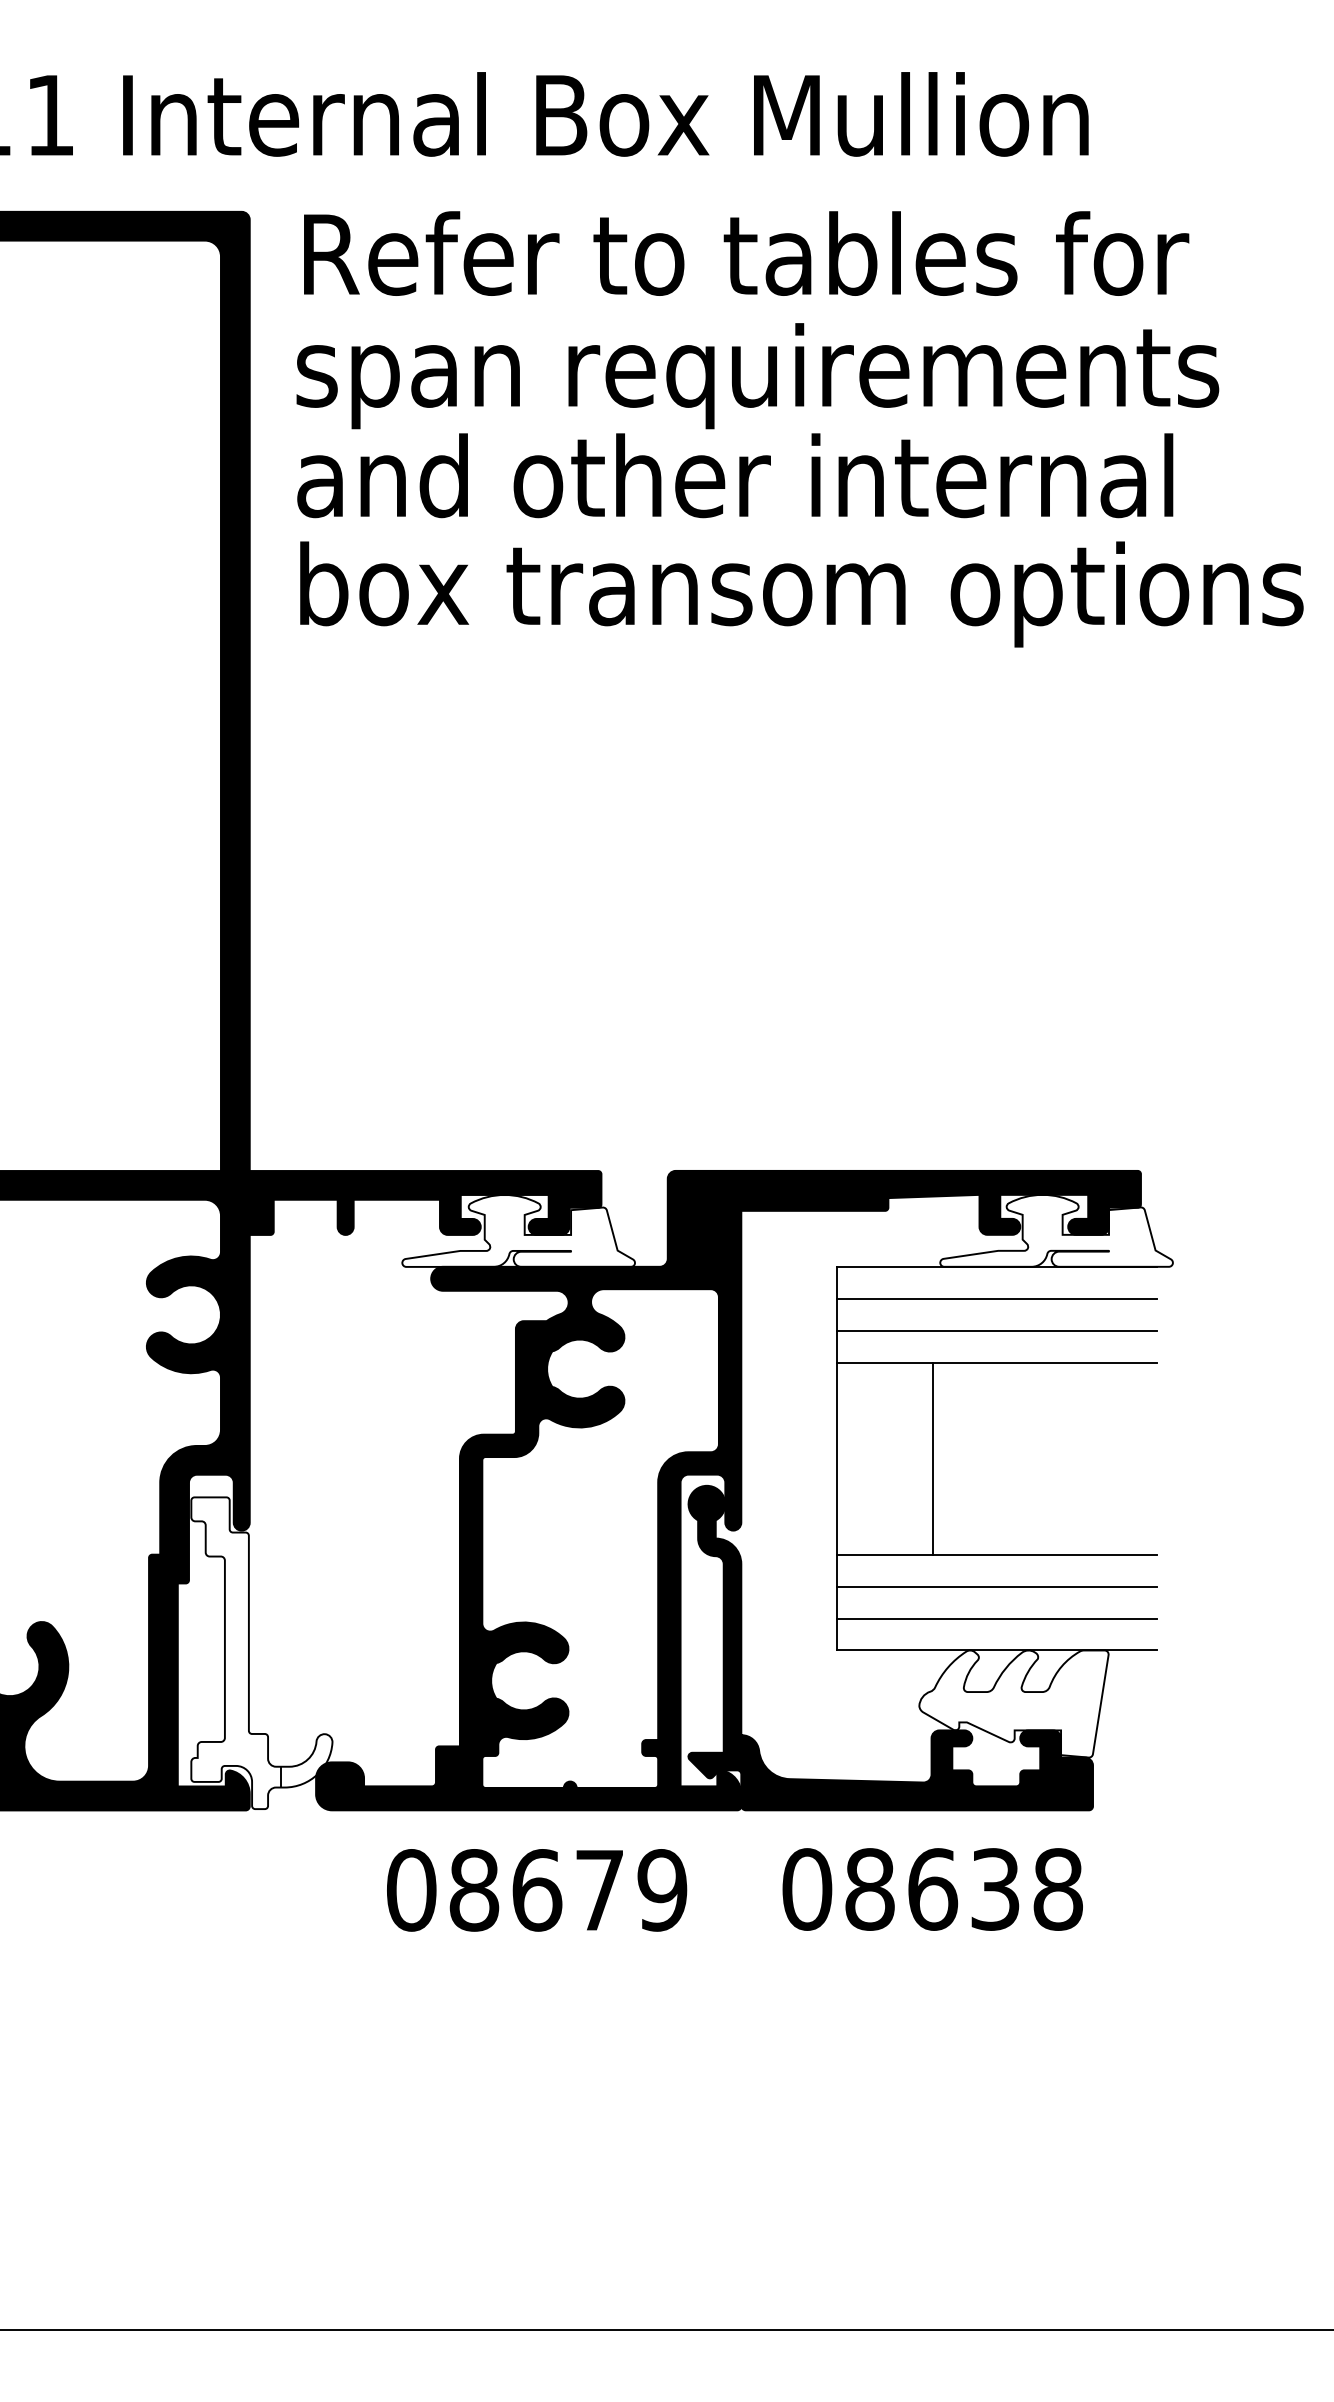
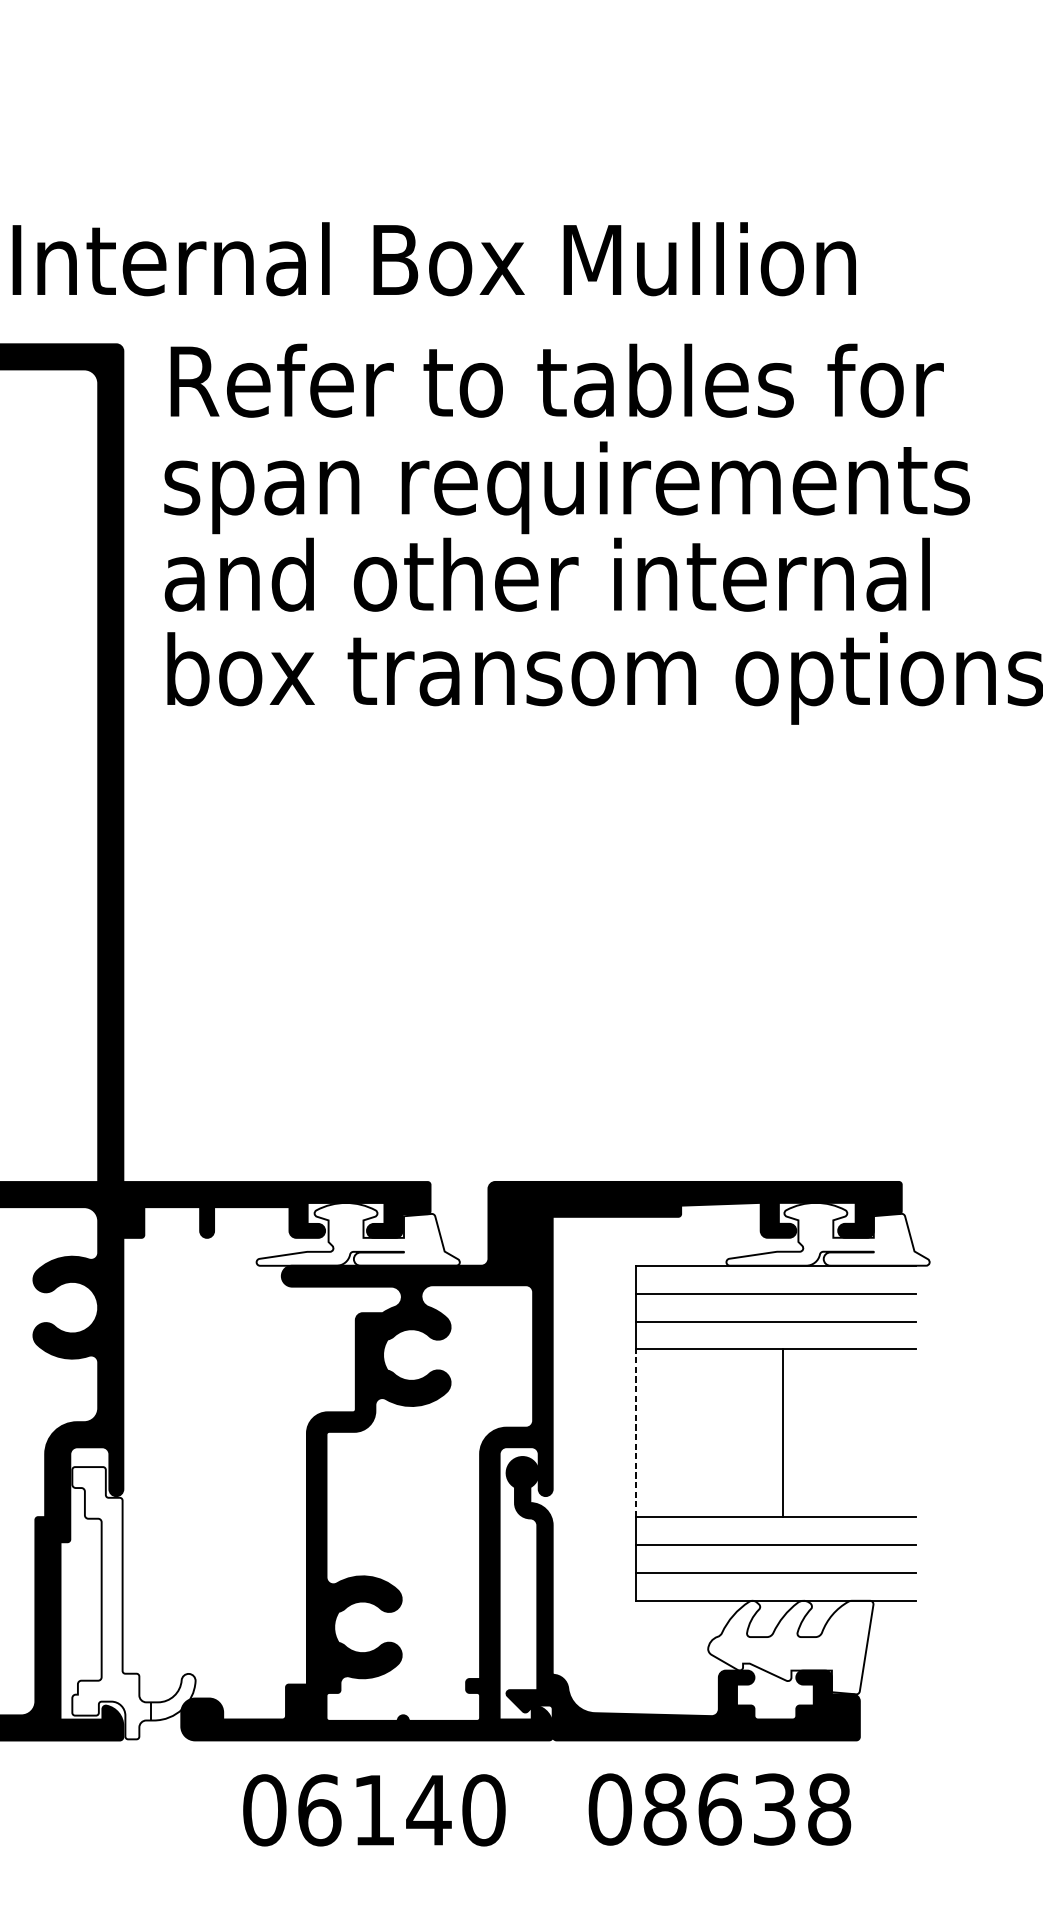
line: (837, 1458) -> (636, 1433), solid -> dashed
line: (933, 1458) -> (783, 1433), moved
text: (568, 1890) -> (401, 1810), 08679 -> 06140

